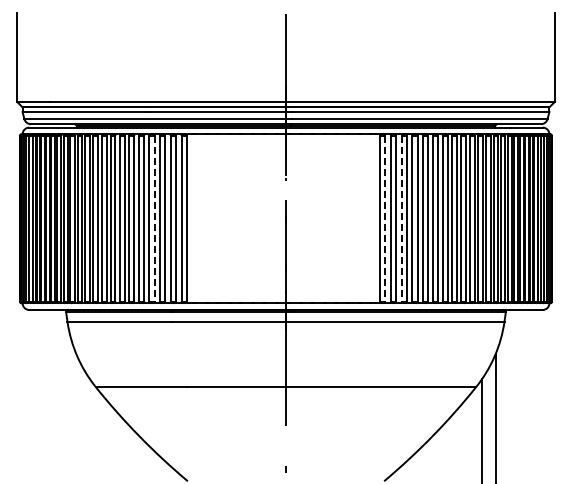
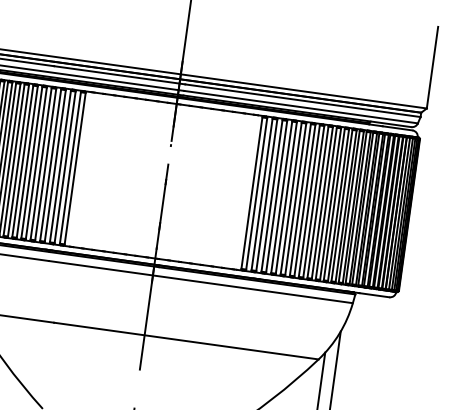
line: (154, 218) -> (45, 164), dashed -> solid
line: (385, 218) -> (257, 193), dashed -> solid
line: (401, 218) -> (271, 195), dashed -> solid

